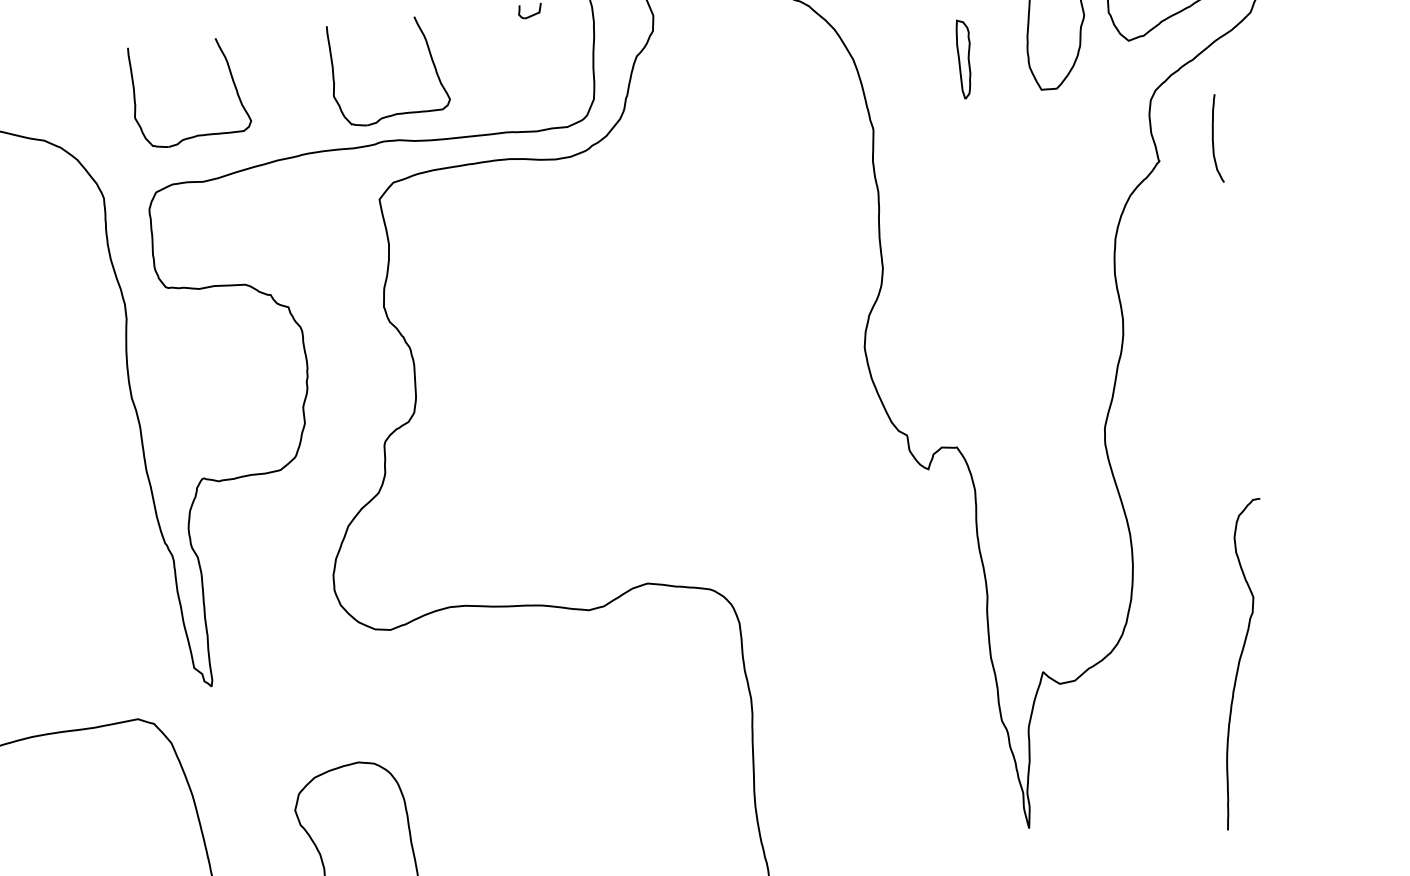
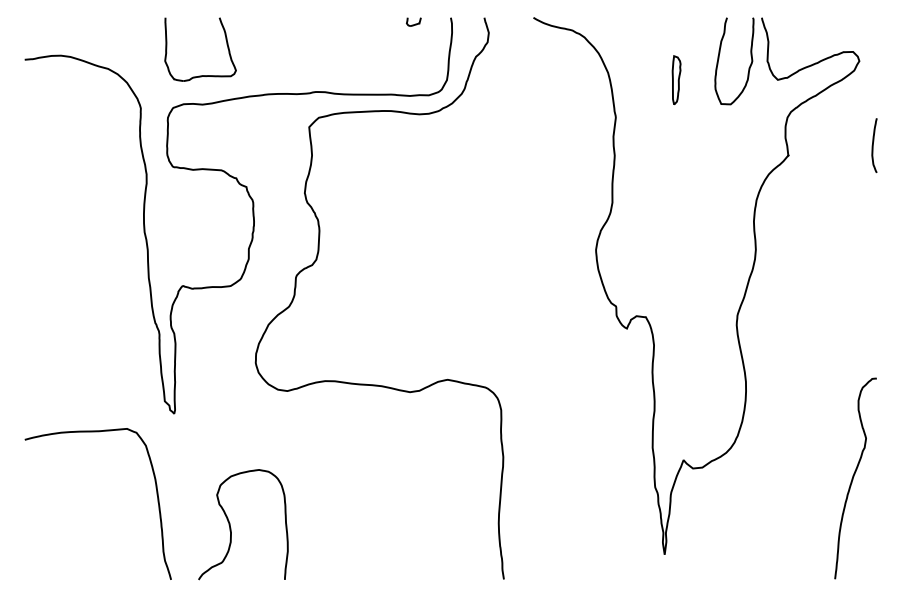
part: (393, 113) -> (323, 75), removed
curve: (1214, 138) -> (873, 145), moved
curve: (1240, 664) -> (853, 478), moved

